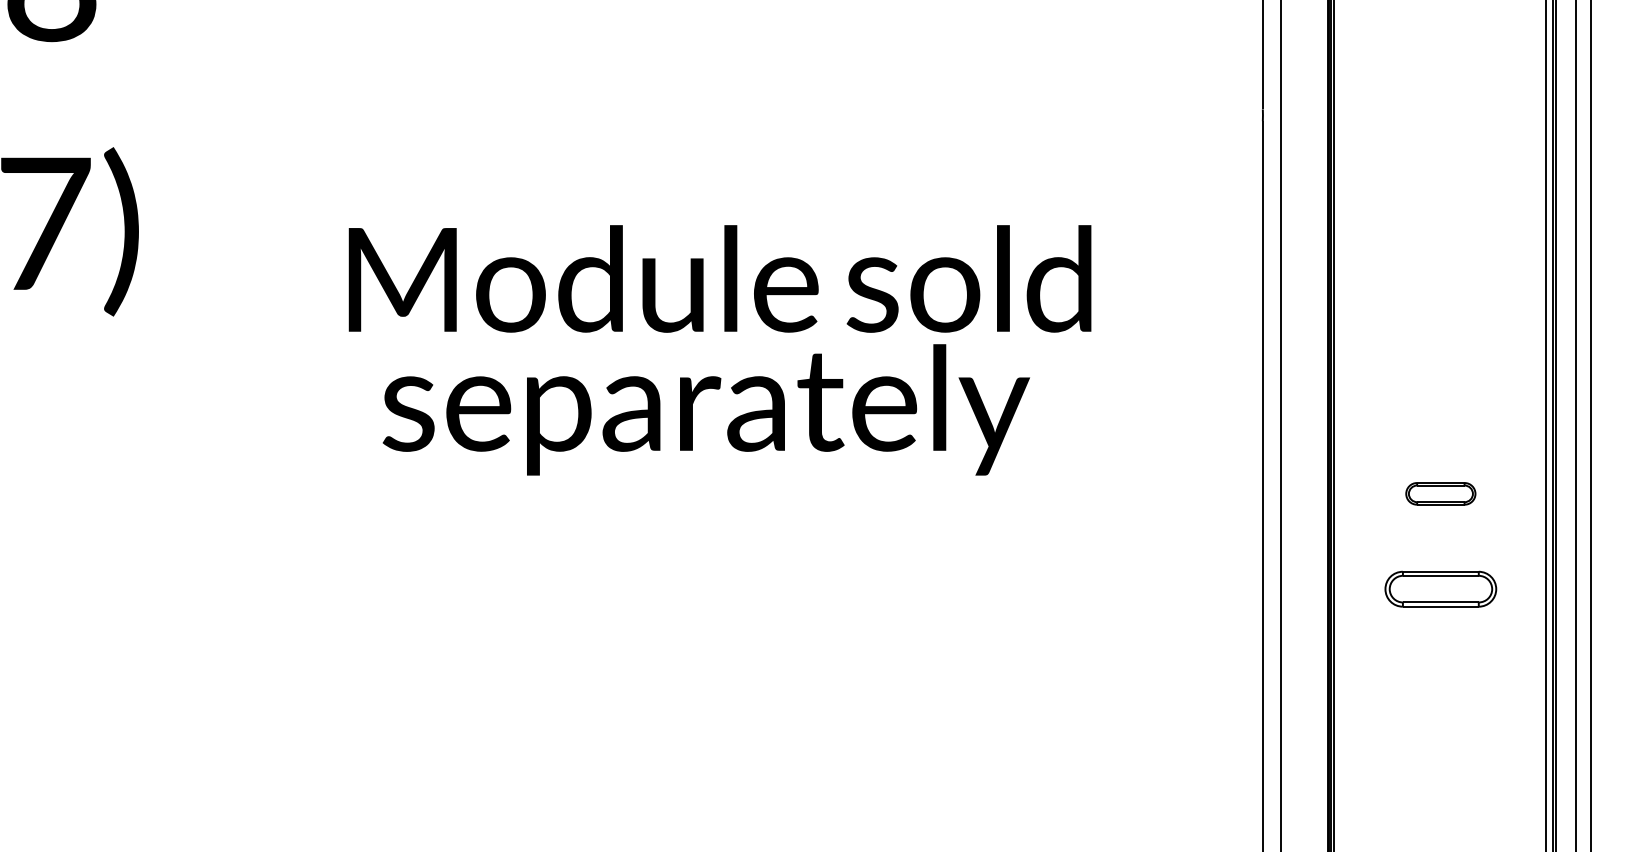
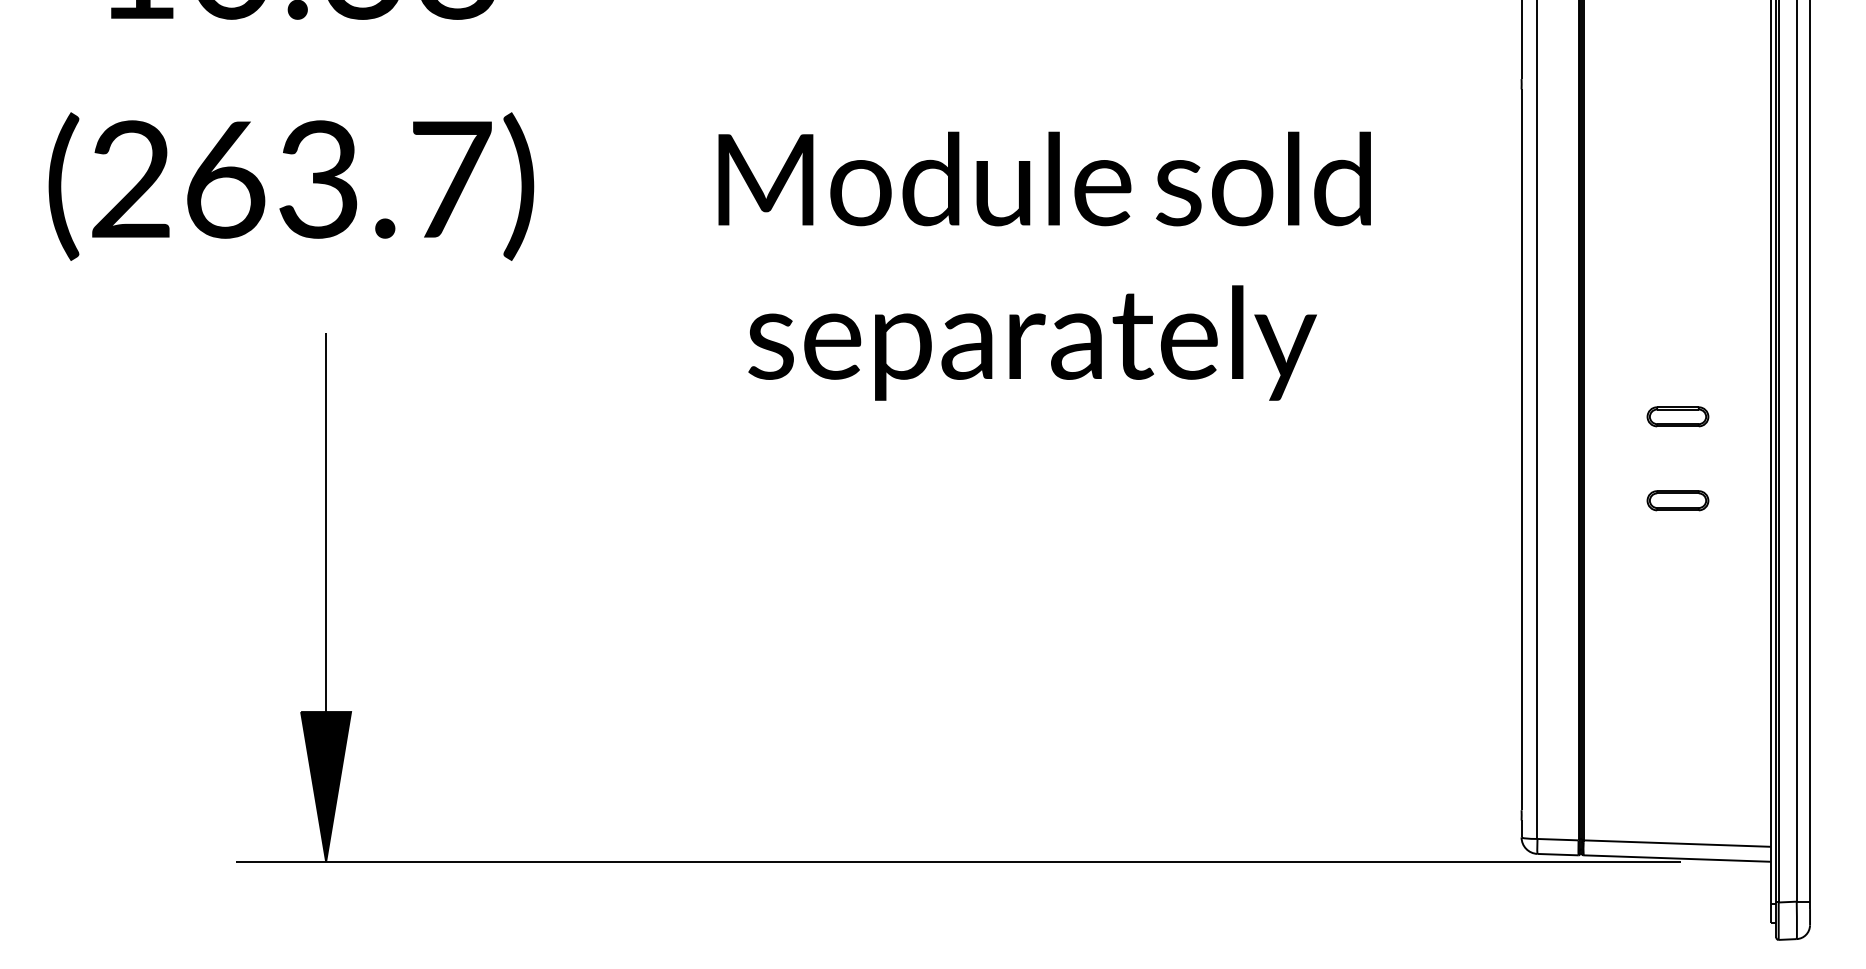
text: (719, 278) -> (1044, 178), moved
part: (1440, 589) -> (1677, 500), size x0.62

